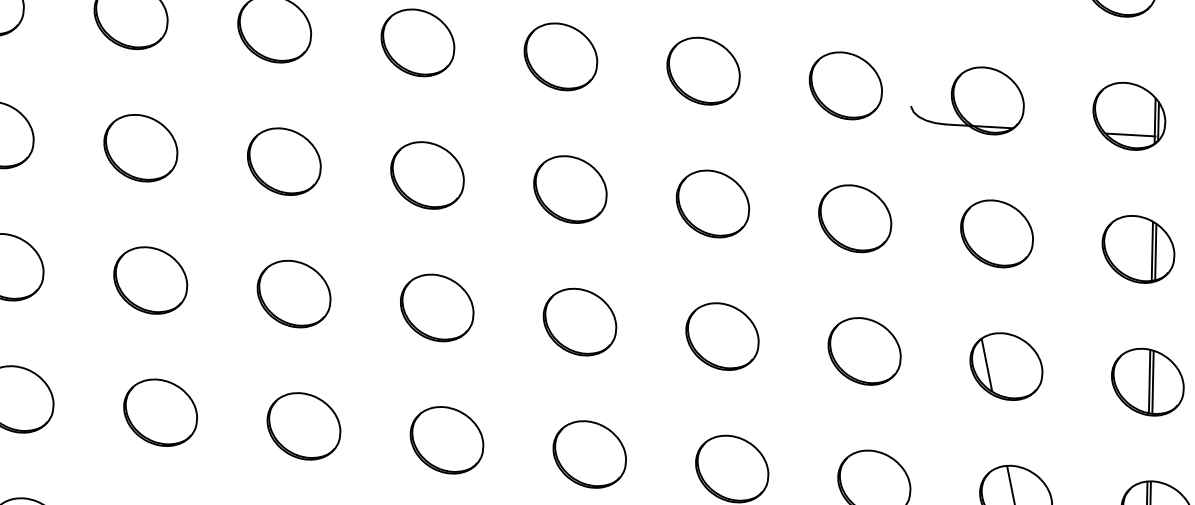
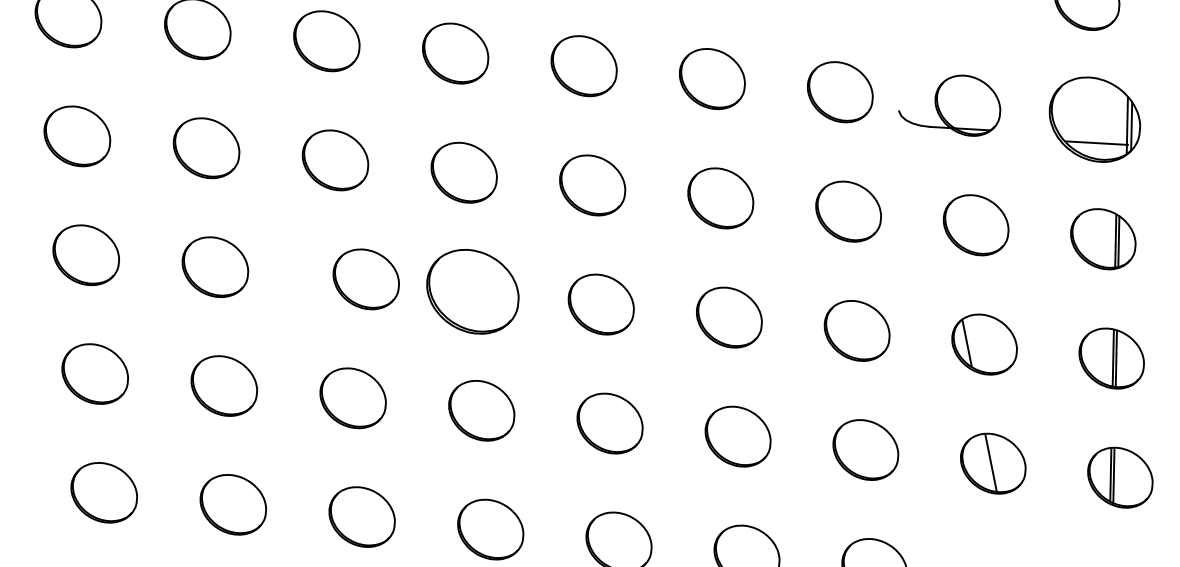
part: (1129, 116) -> (1095, 119), size x1.4
part: (293, 294) -> (365, 279), moved
part: (436, 307) -> (472, 291), size x1.4

